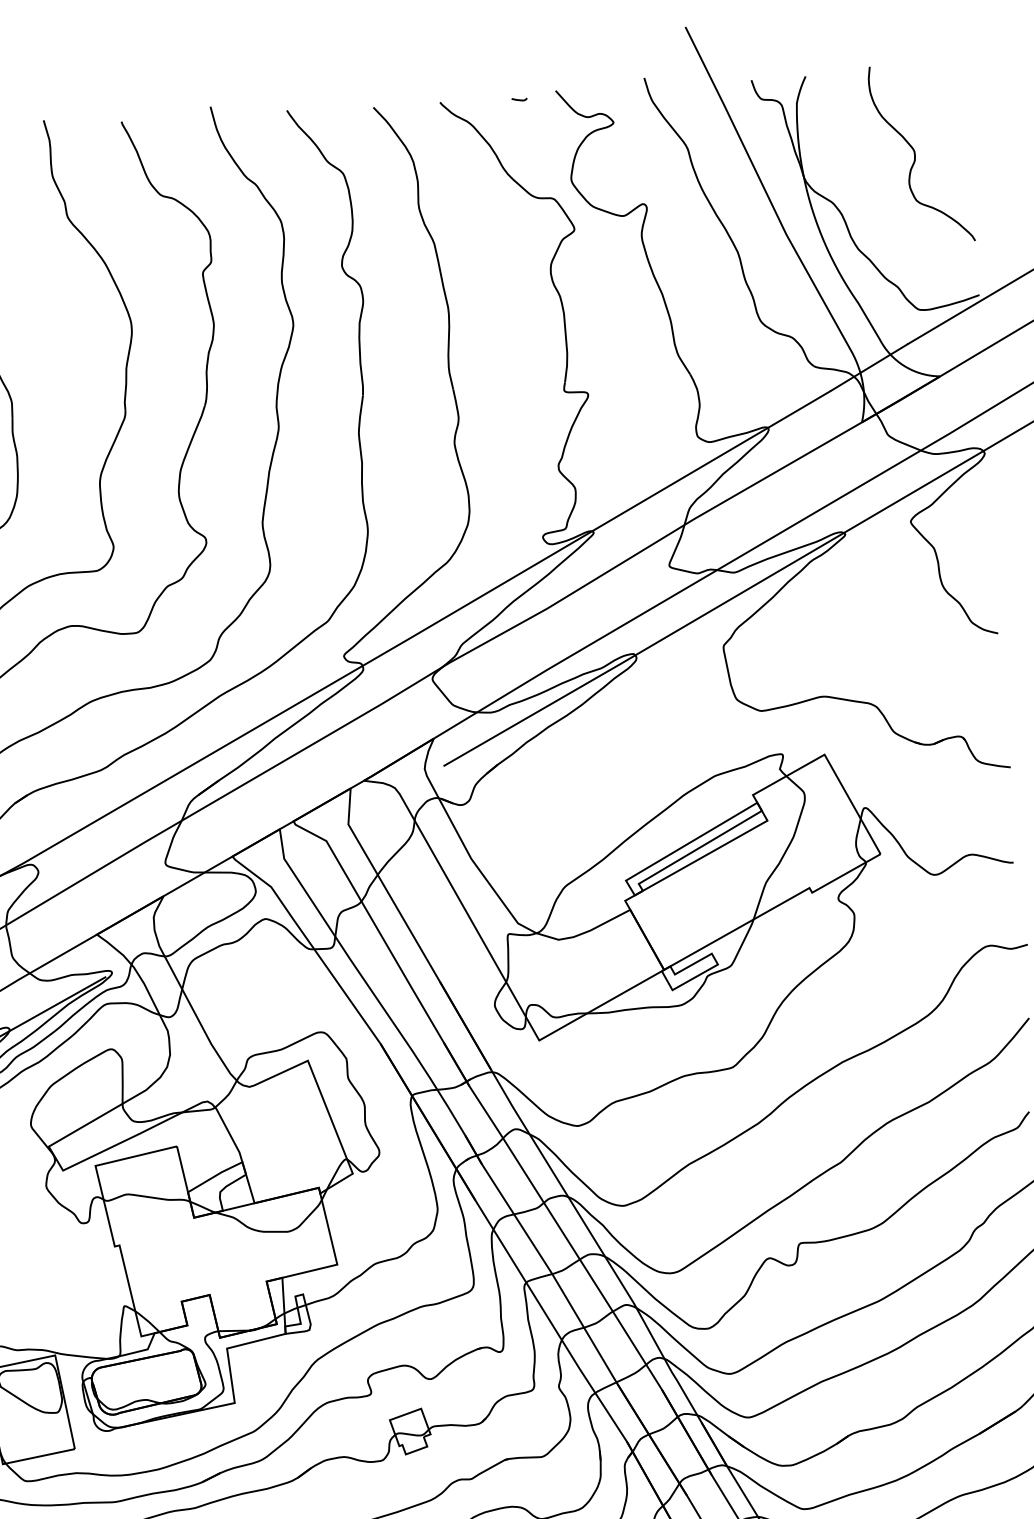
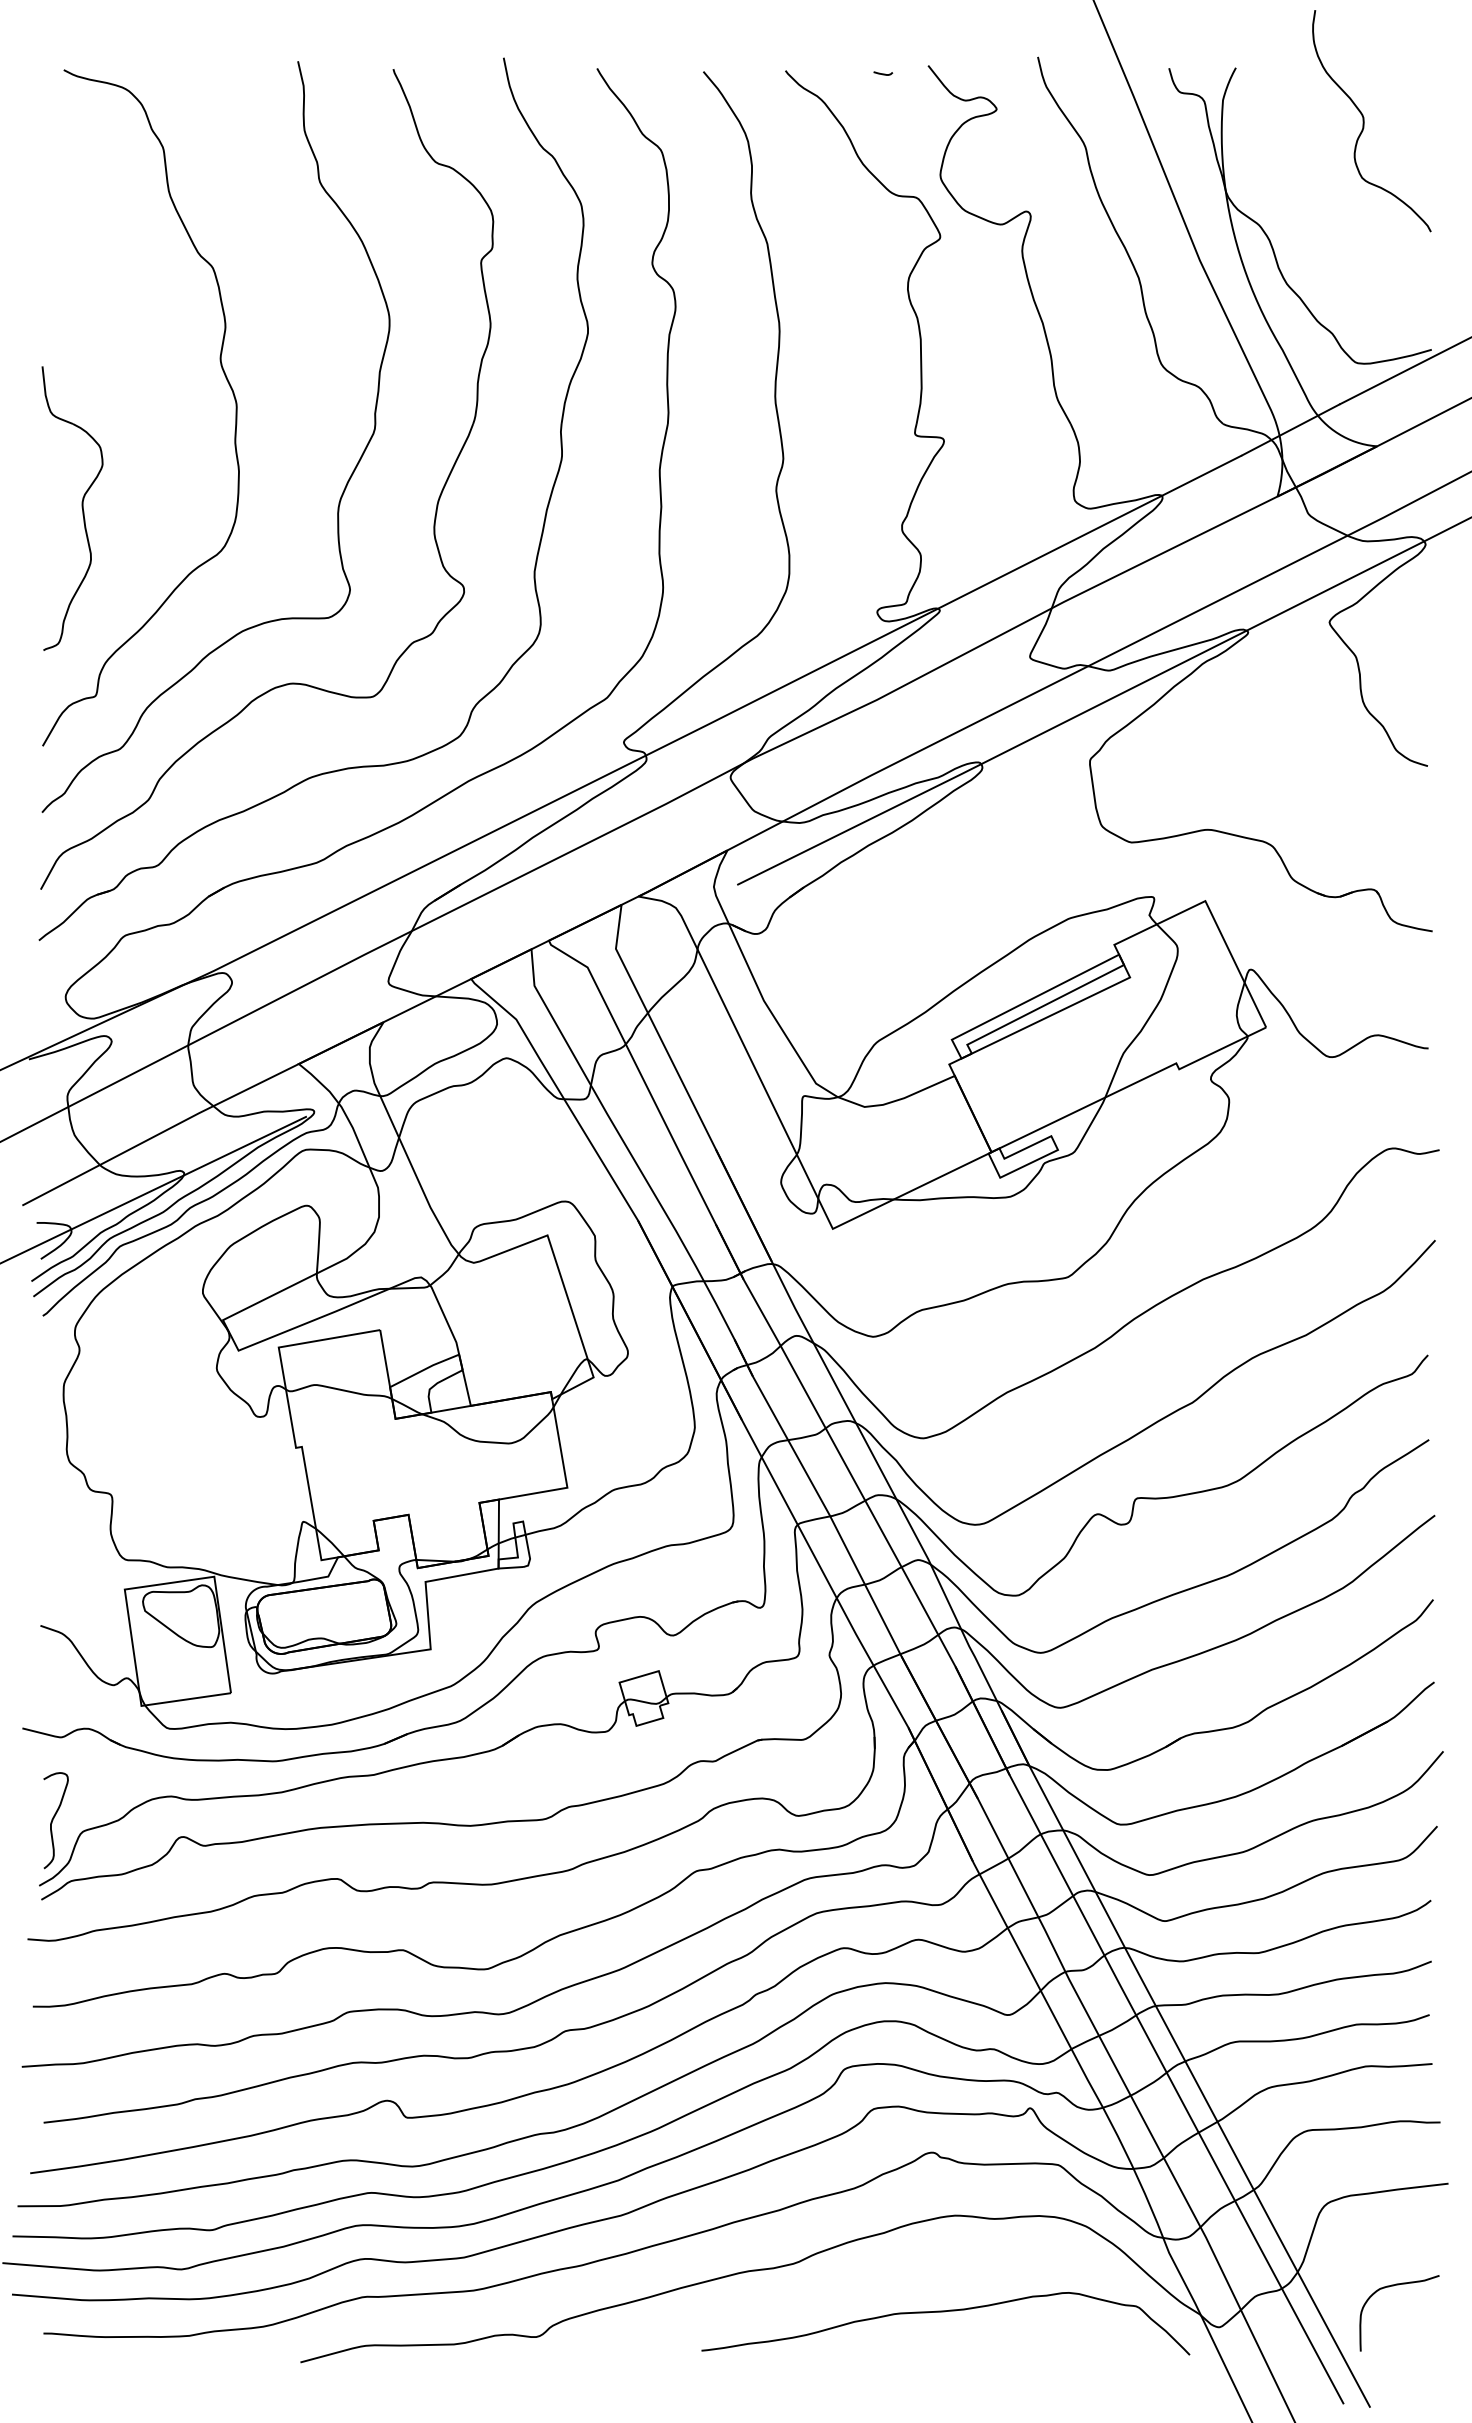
curve: (915, 154) -> (1364, 121), moved

